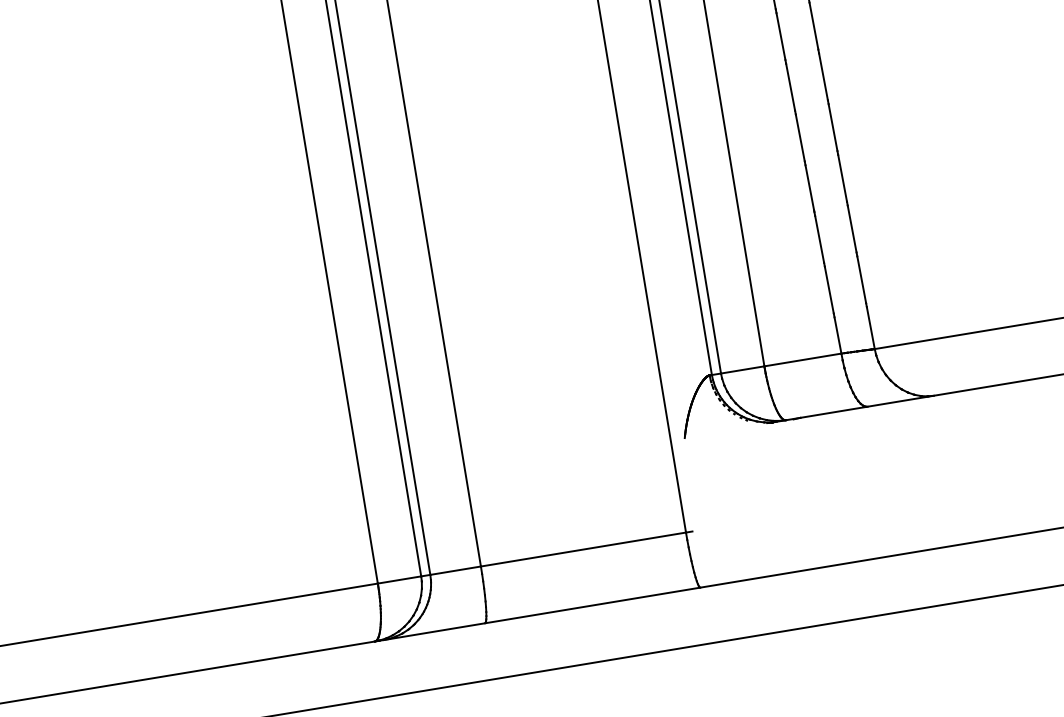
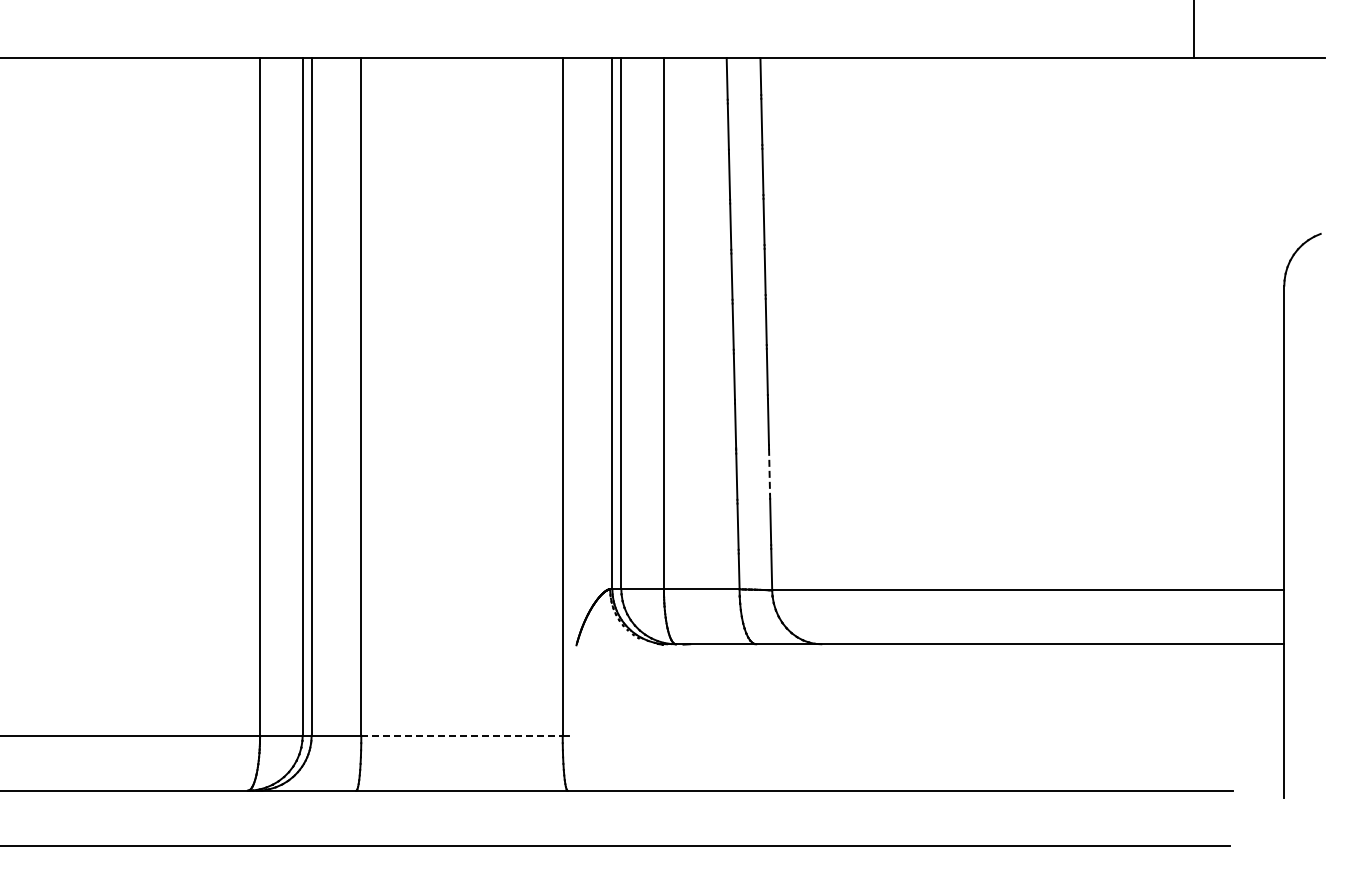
line: (852, 229) -> (769, 472), solid -> dashed
line: (583, 549) -> (462, 735), solid -> dashed

